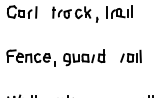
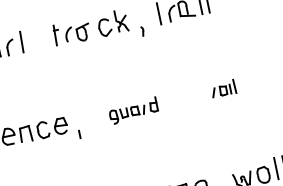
part: (130, 55) -> (222, 87), size x0.6
part: (84, 57) -> (133, 110), size x0.6

